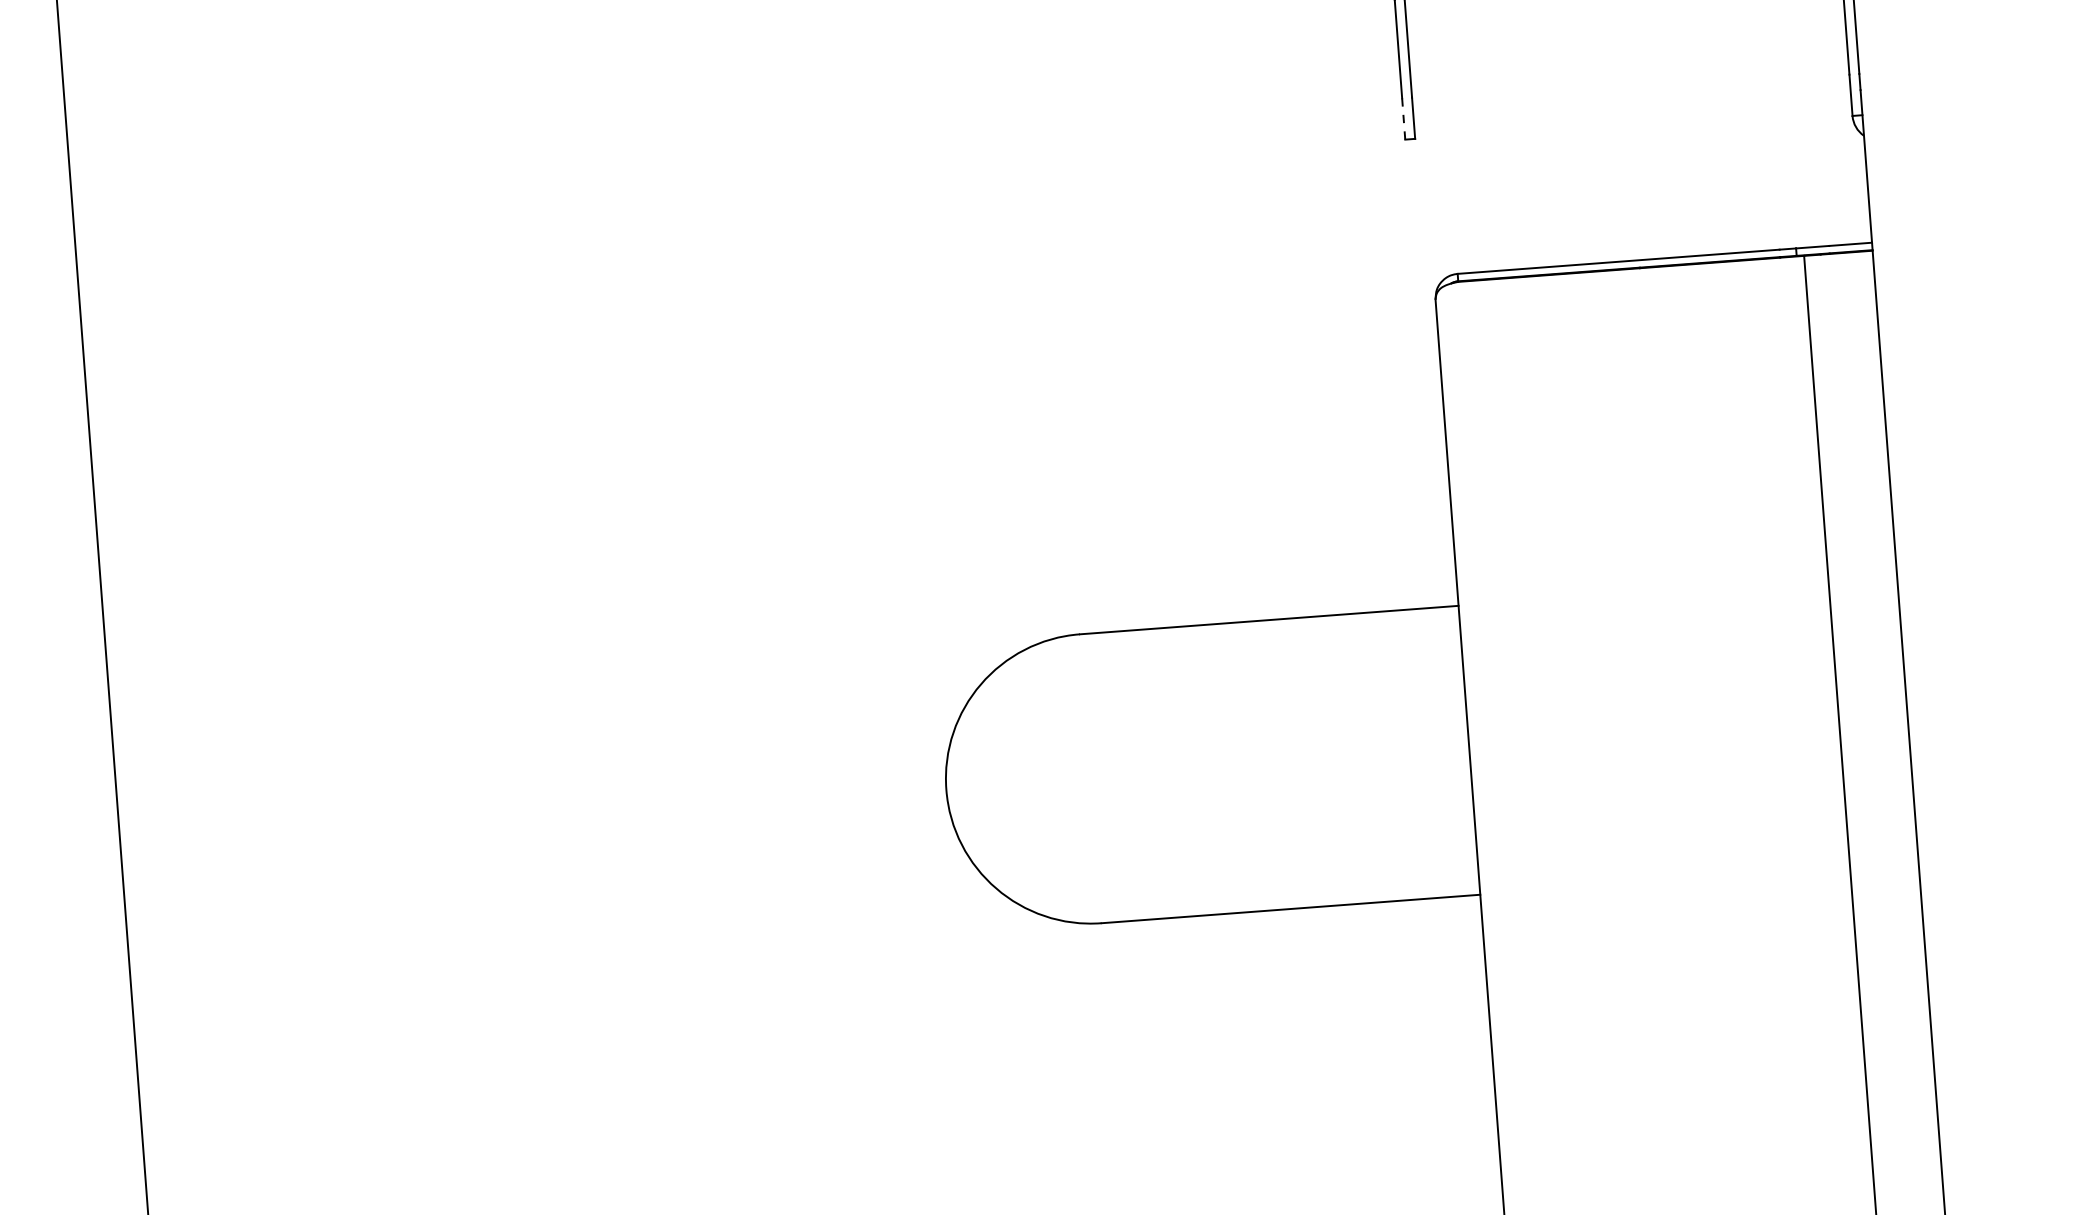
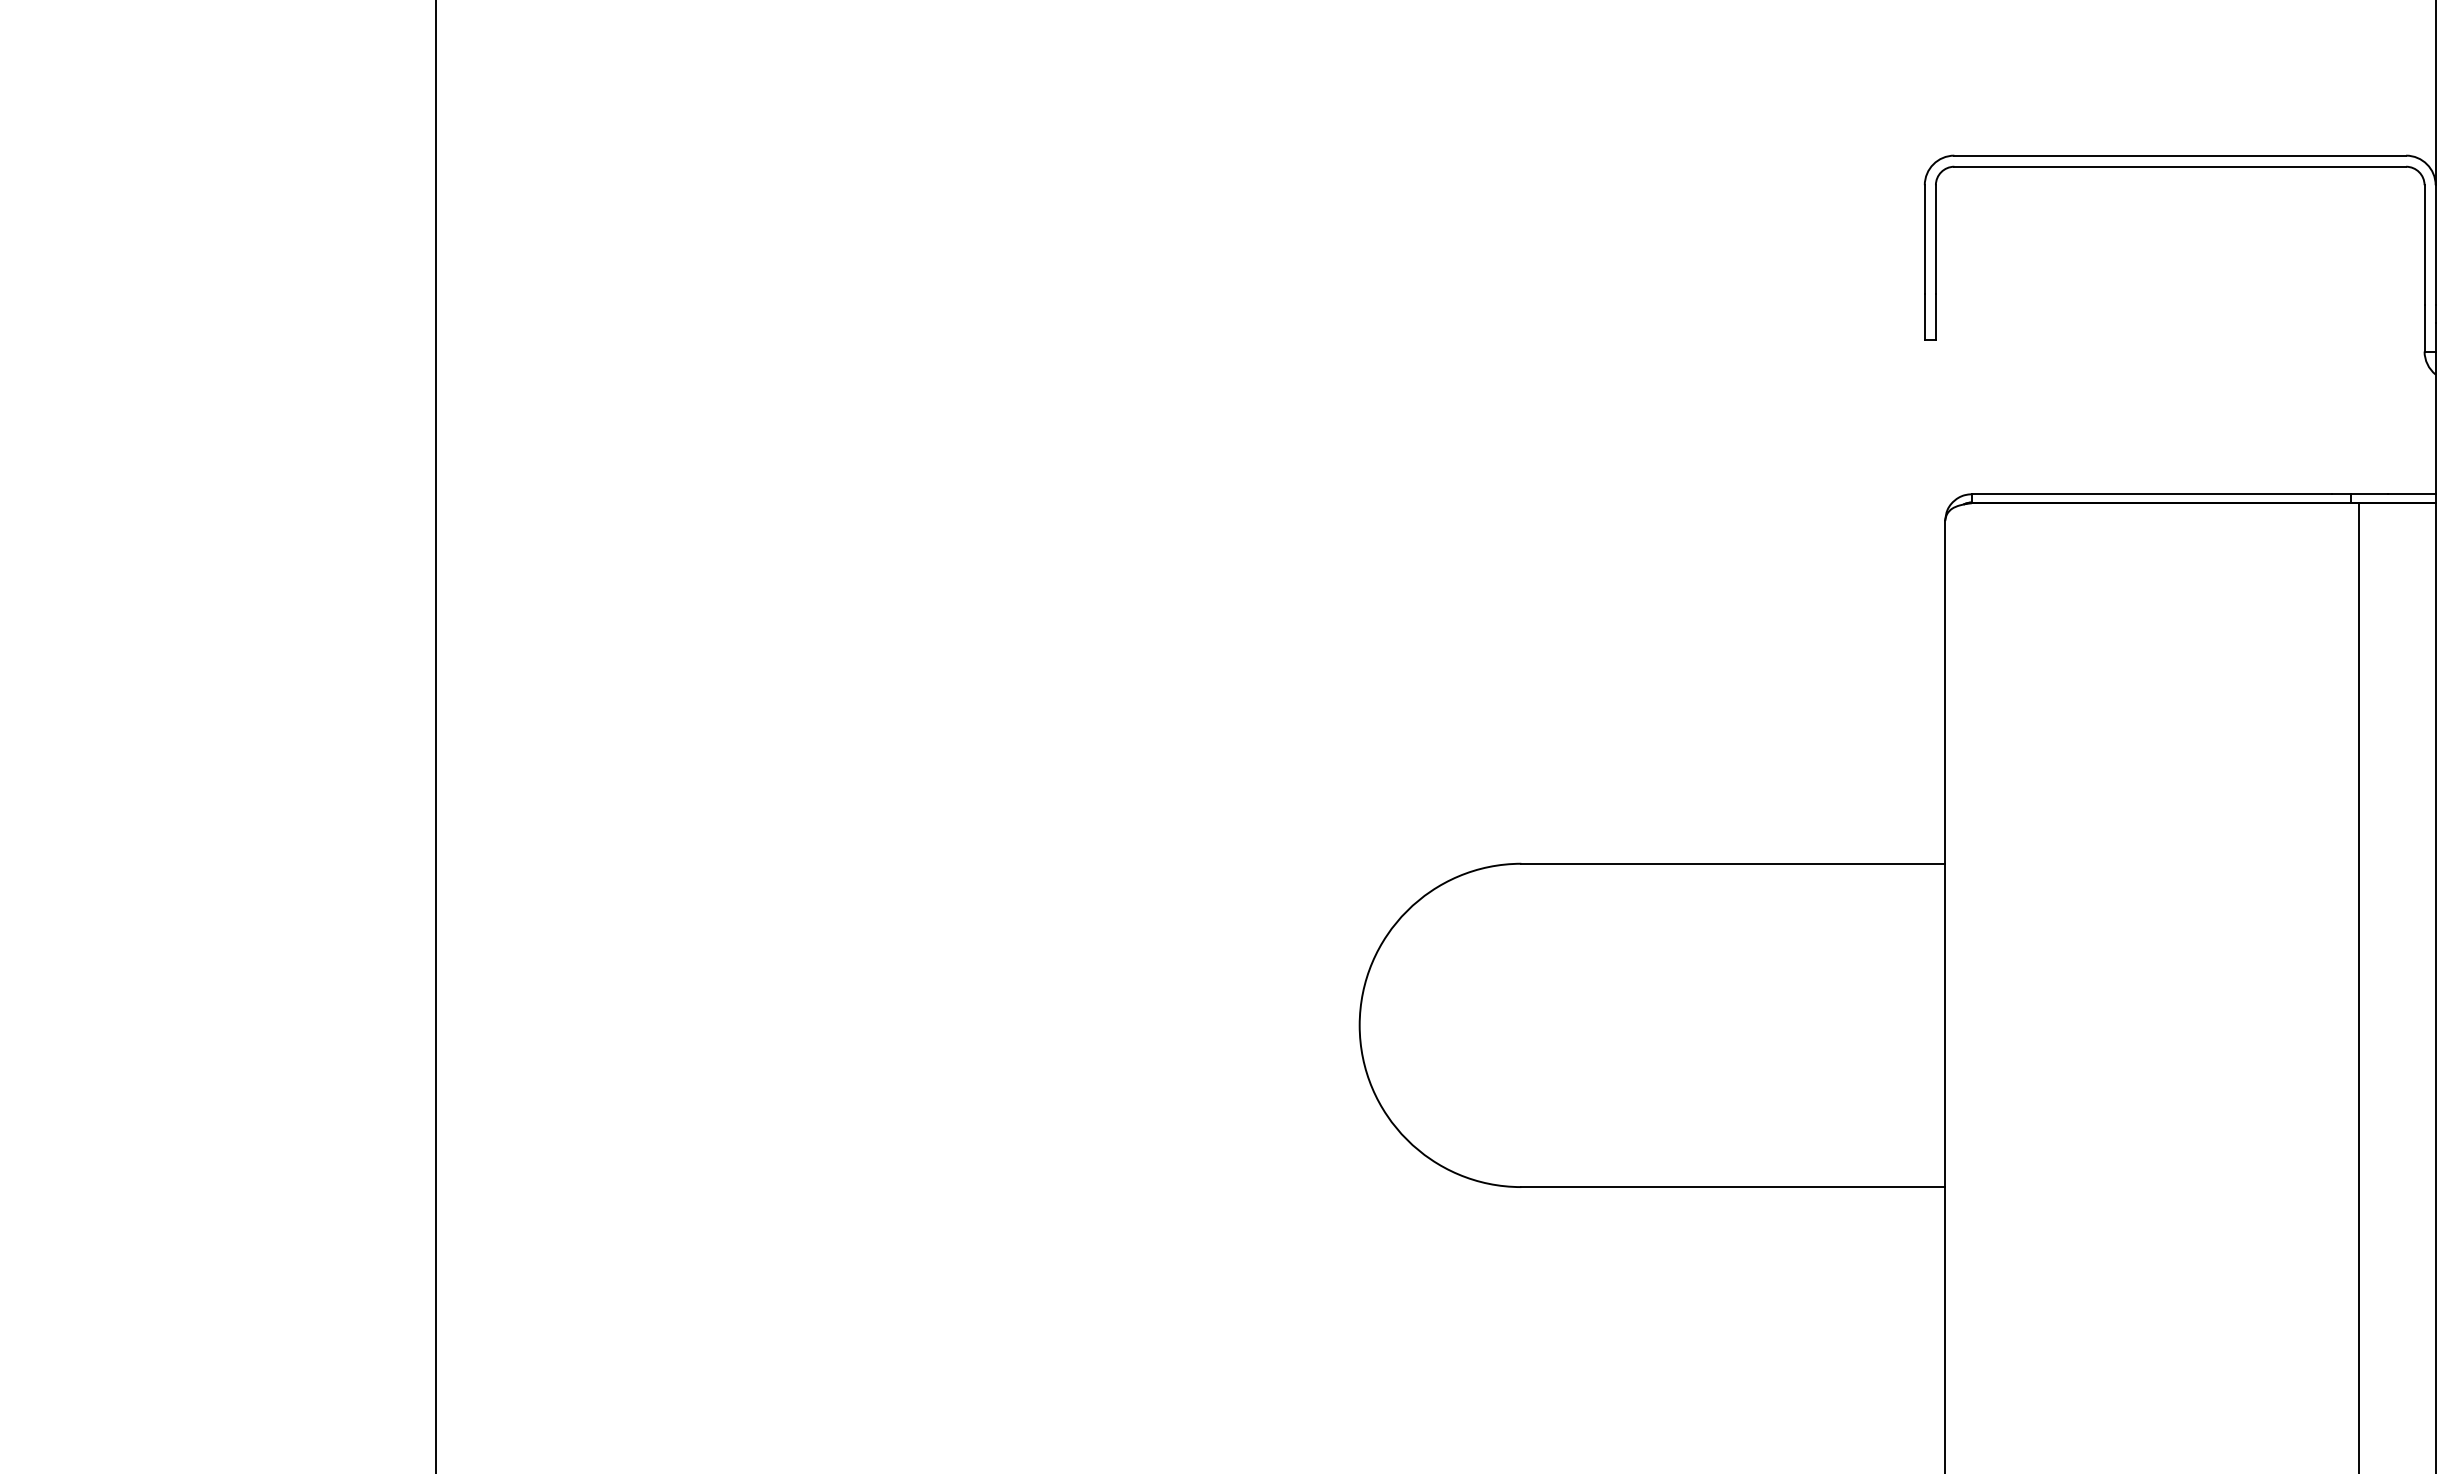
line: (1403, 118) -> (1924, 316), dashed -> solid

